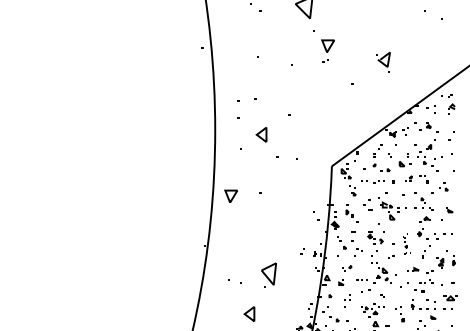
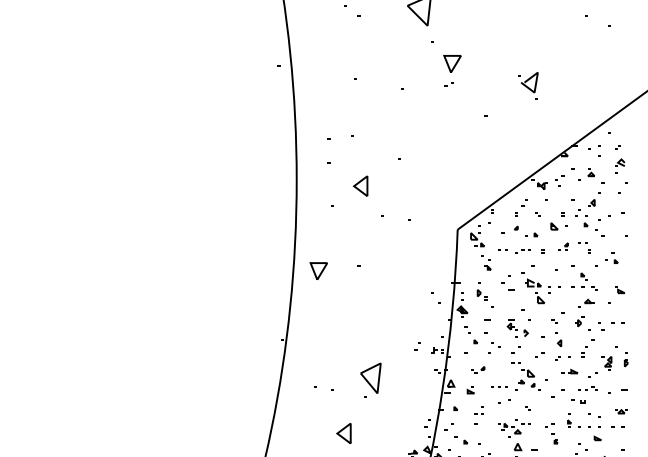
part: (451, 104) -> (619, 159), moved
part: (406, 243) -> (560, 336), size x1.67
part: (450, 298) -> (621, 411), size x0.62

